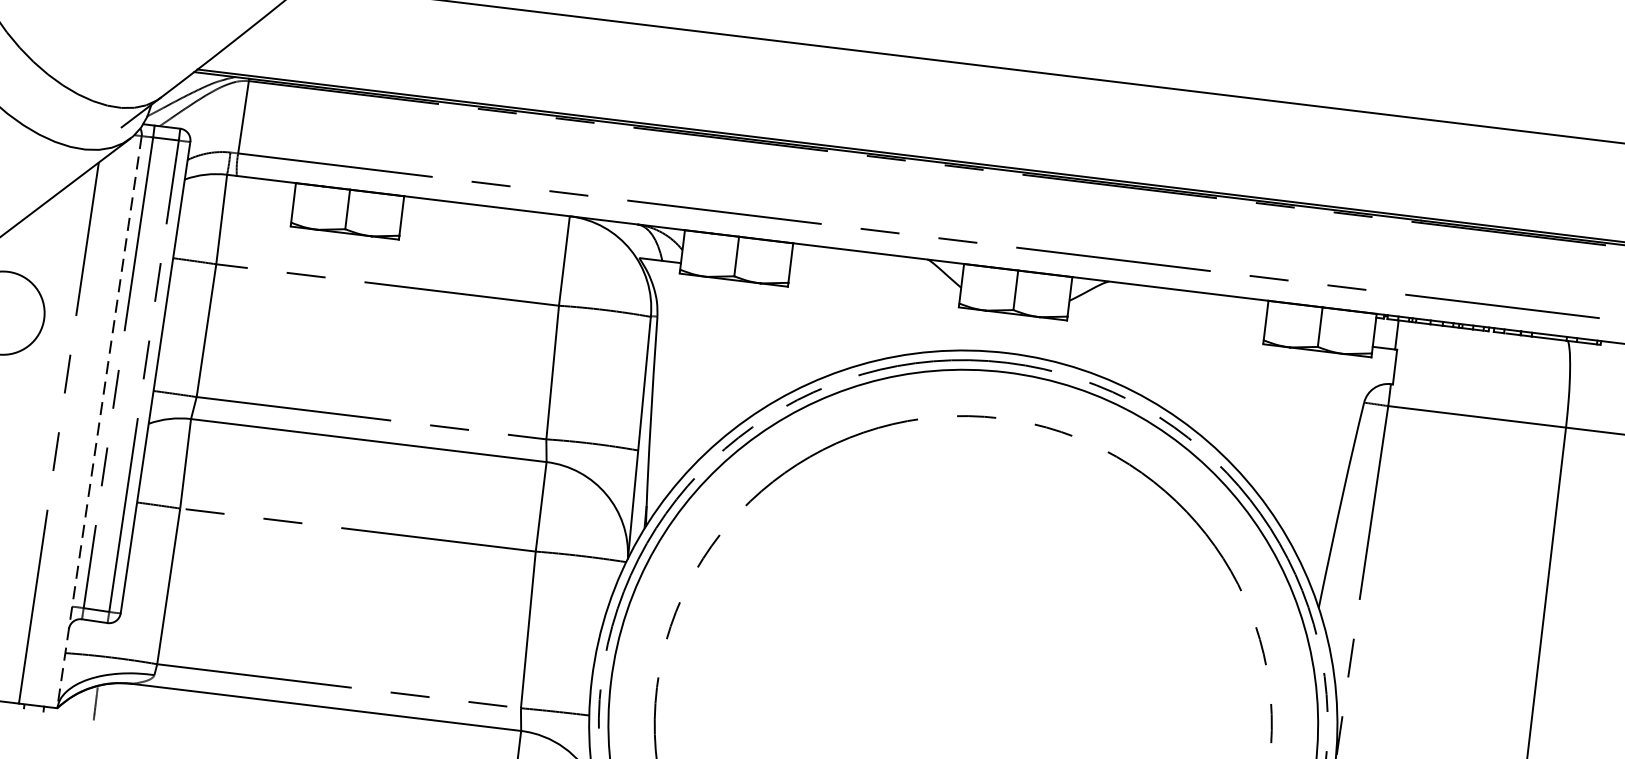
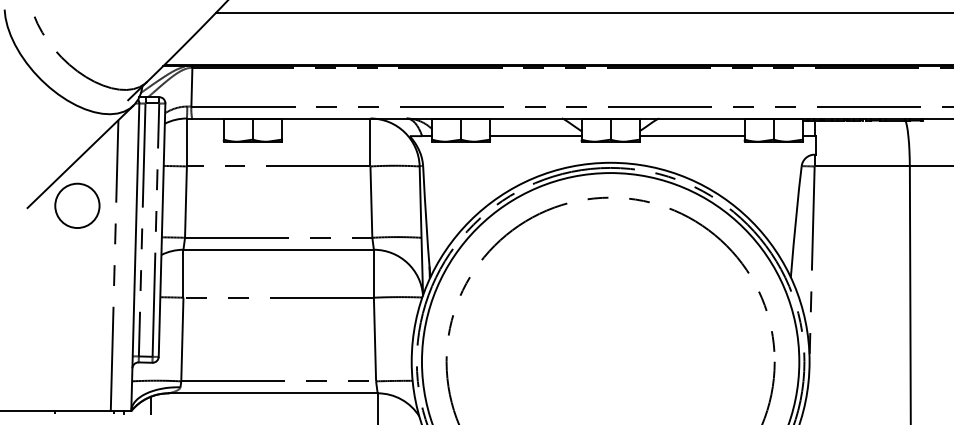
line: (873, 287) -> (535, 136), added
line: (1165, 322) -> (691, 136), added
line: (99, 422) -> (135, 257), dashed -> solid

